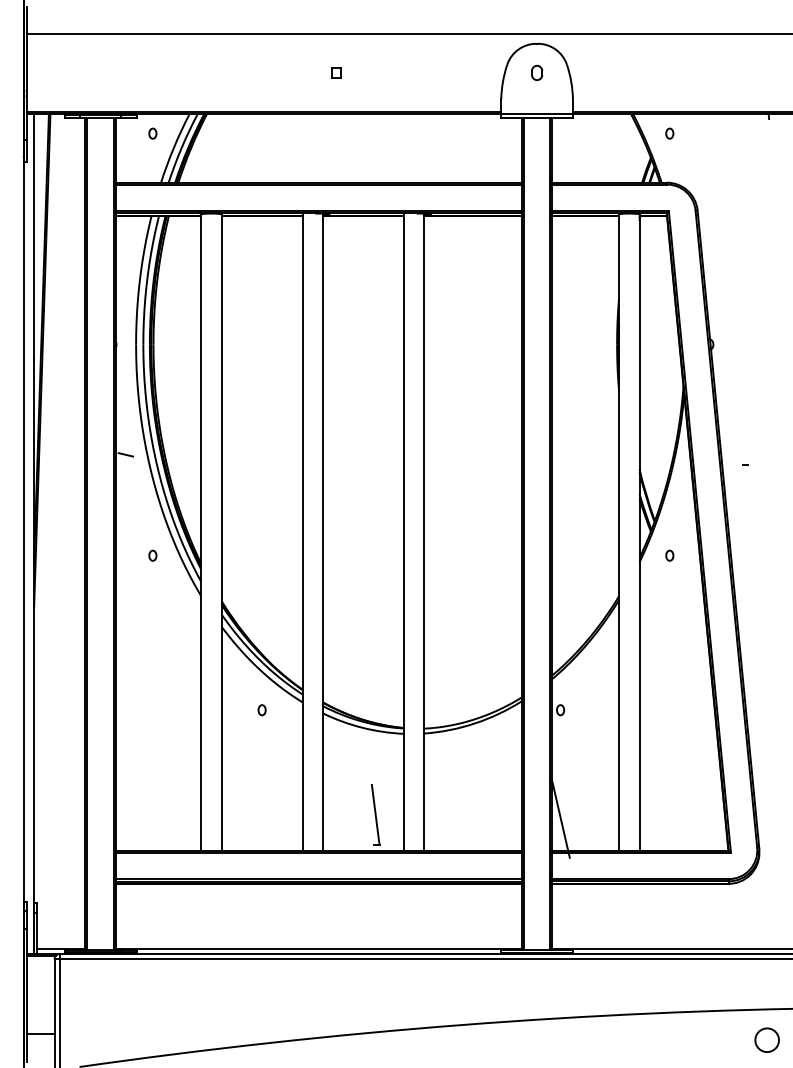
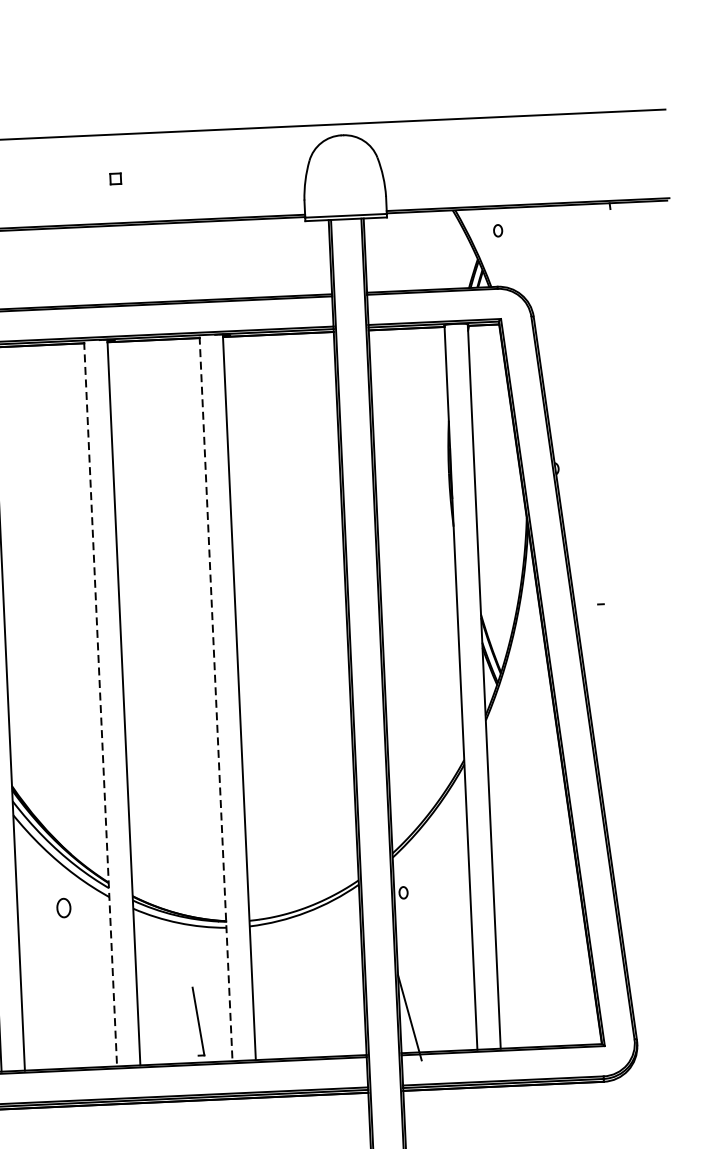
part: (537, 72) -> (344, 168), removed
line: (302, 533) -> (100, 704), solid -> dashed
line: (403, 533) -> (215, 699), solid -> dashed
part: (669, 555) -> (519, 711), removed
part: (261, 710) -> (63, 908), size x1.6

